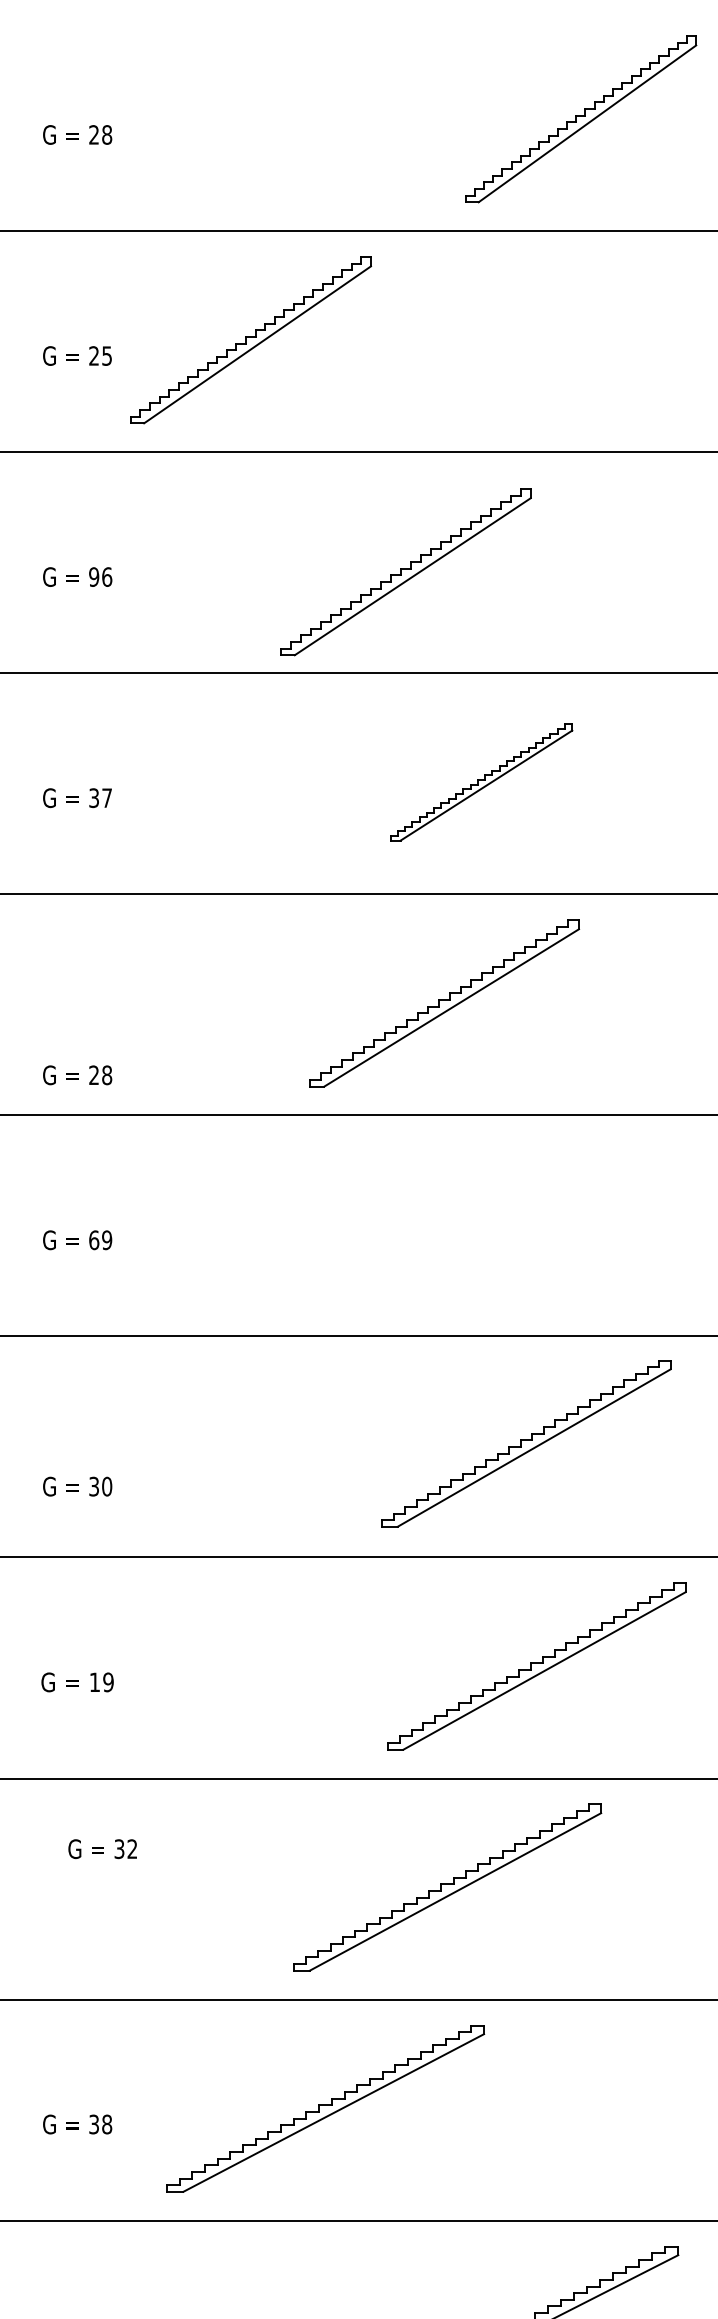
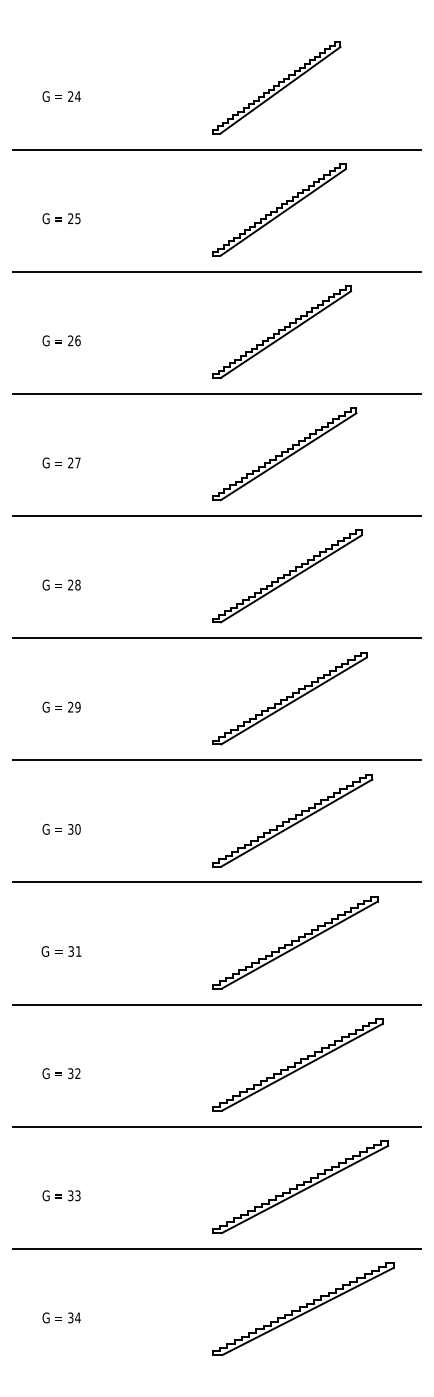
part: (580, 118) -> (276, 87), moved
text: (106, 134) -> (77, 96), 28 -> 24
part: (251, 339) -> (279, 209), moved
part: (406, 572) -> (282, 332), moved
text: (93, 576) -> (70, 340), 96 -> 26
part: (480, 782) -> (284, 454), size x1.43
text: (93, 799) -> (70, 463), 37 -> 27
part: (444, 1003) -> (287, 576), moved
text: (77, 1074) -> (61, 584), moved
part: (490, 1224) -> (289, 698), added
text: (93, 1238) -> (70, 706), 69 -> 29
part: (526, 1443) -> (292, 820), moved
text: (77, 1486) -> (61, 829), moved
part: (537, 1666) -> (295, 942), moved
text: (100, 1682) -> (74, 951), 19 -> 31
text: (102, 1848) -> (61, 1073), moved
part: (446, 1886) -> (297, 1064), moved
part: (325, 2107) -> (300, 1186), moved
text: (106, 2123) -> (77, 1195), 38 -> 33

